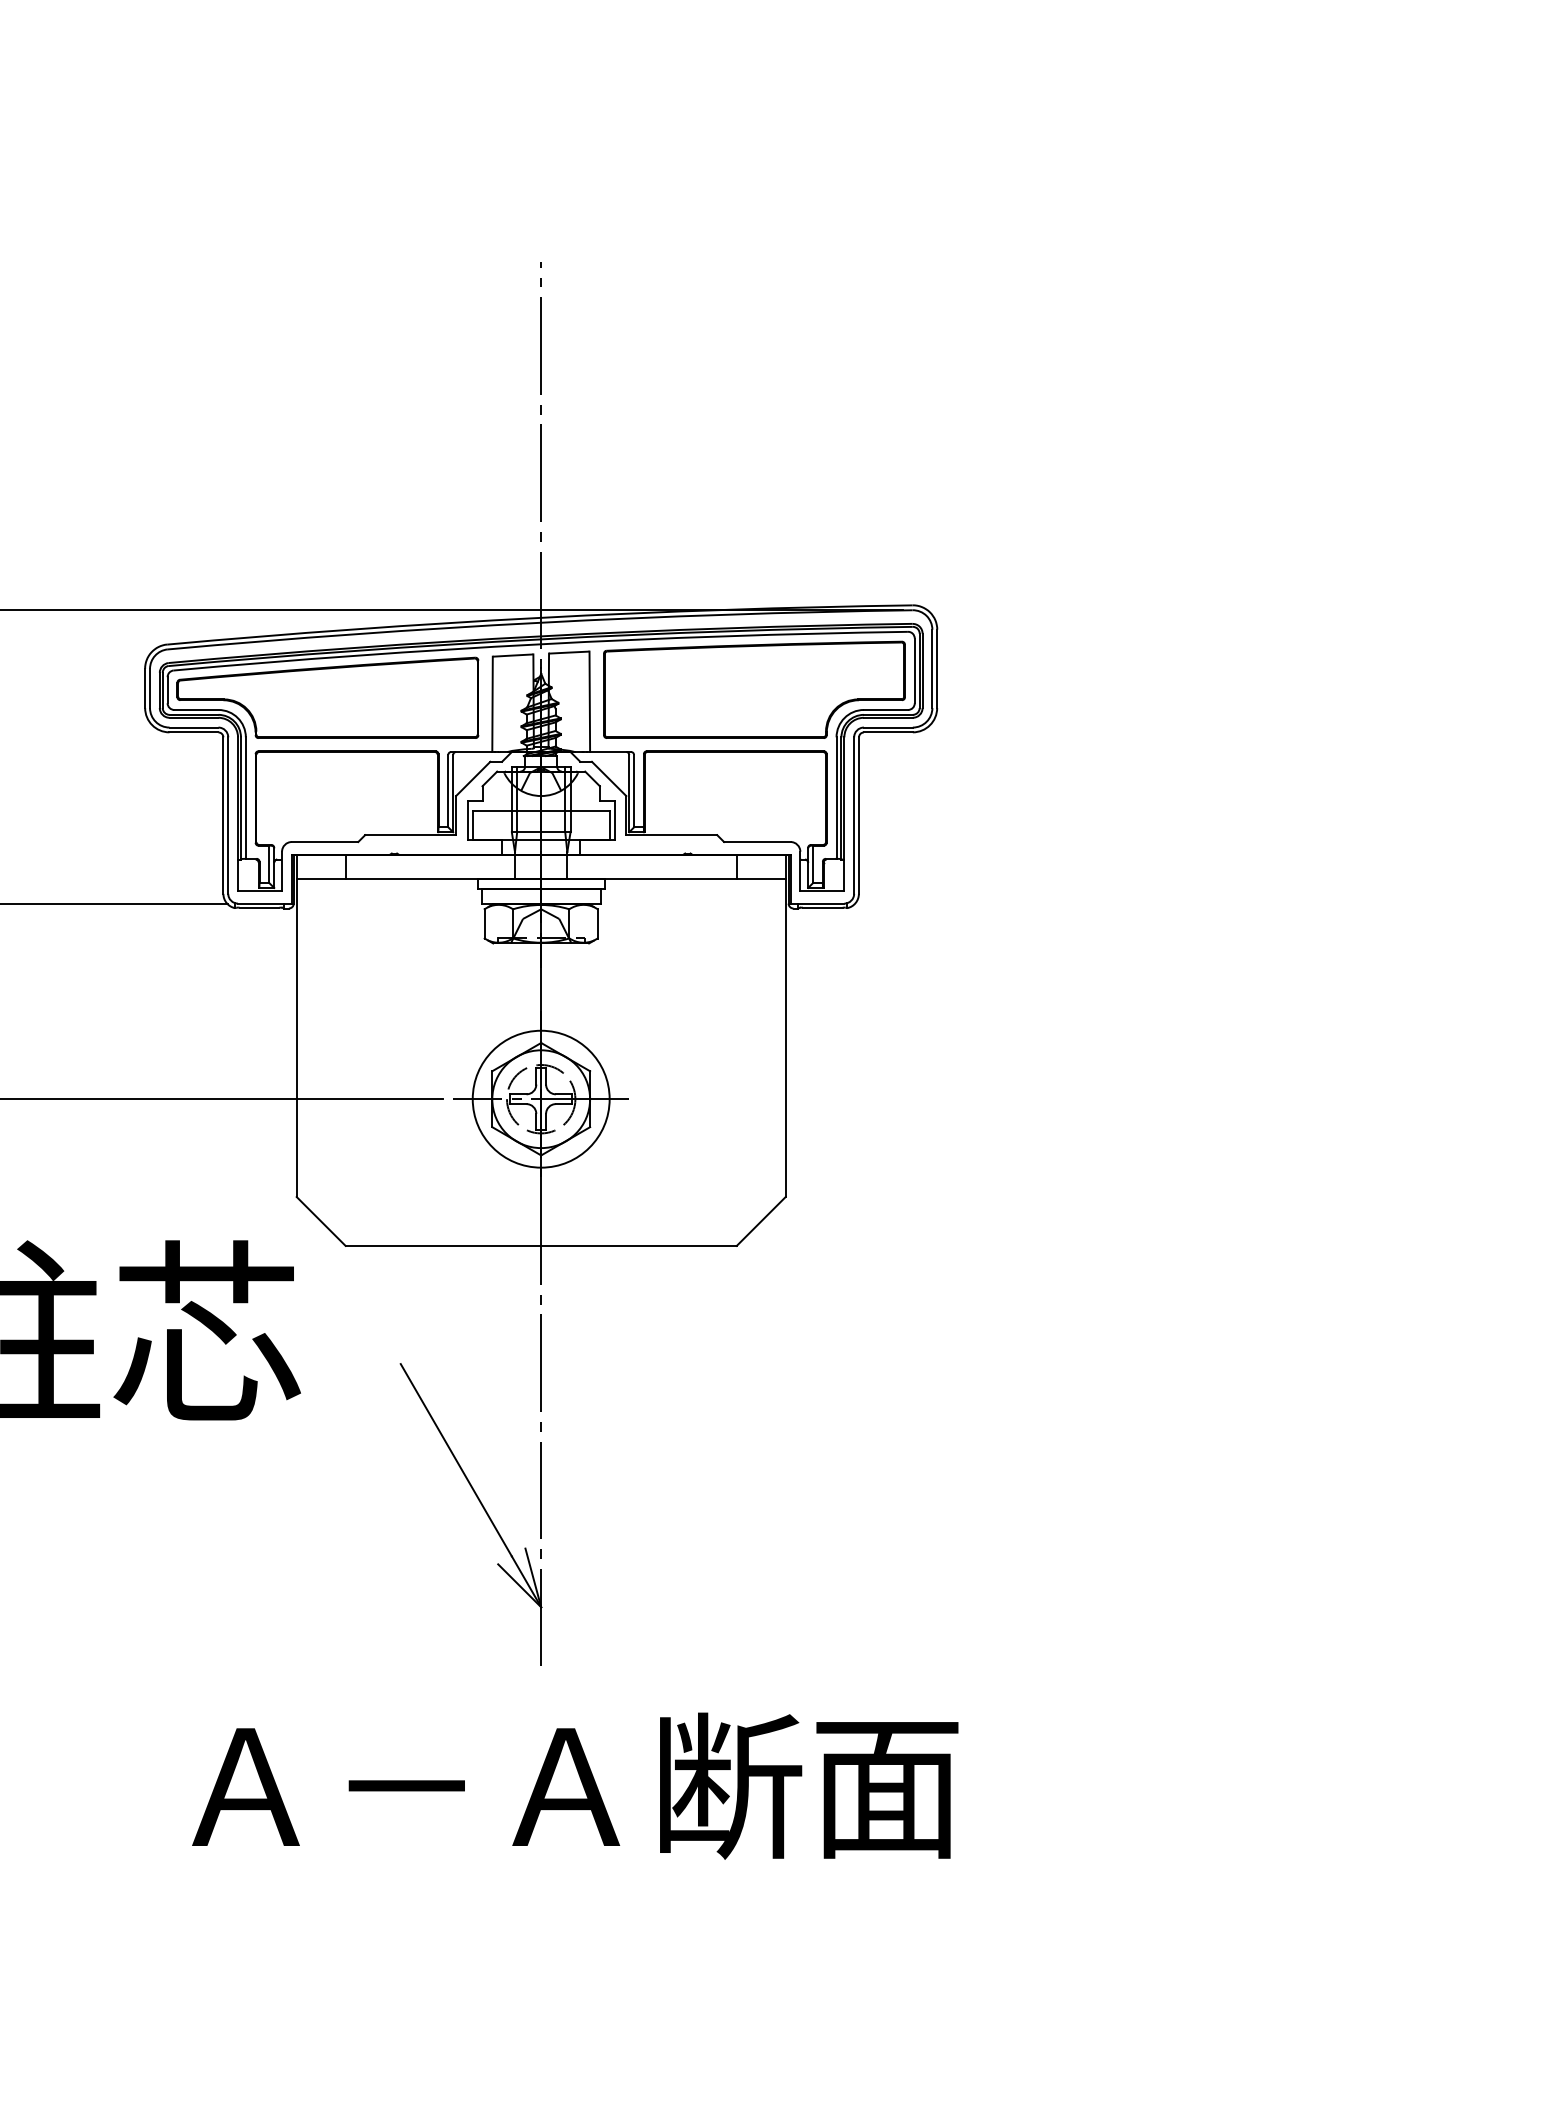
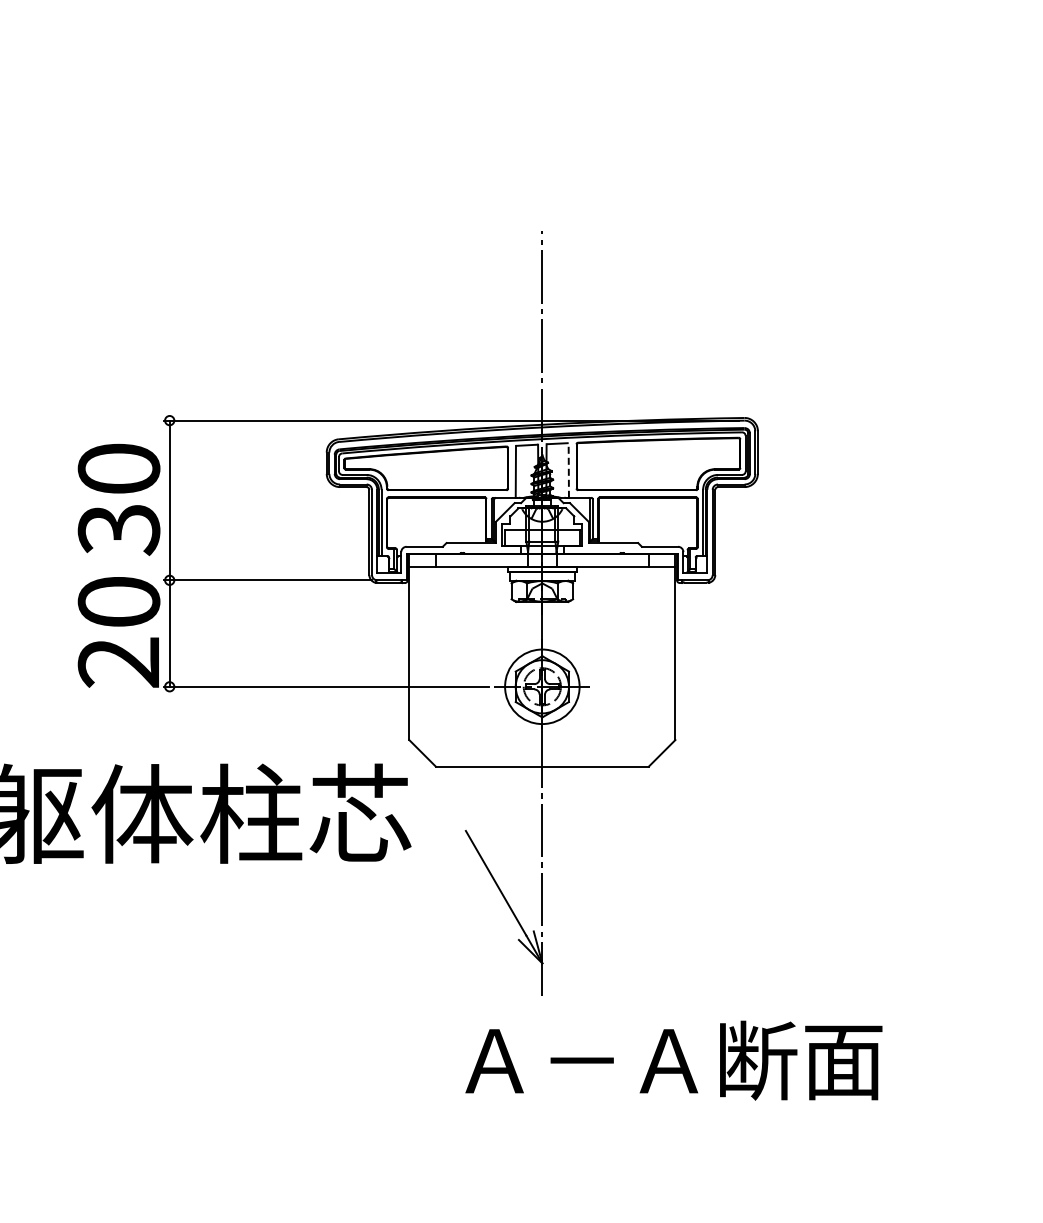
line: (589, 700) -> (568, 469), solid -> dashed
text: (574, 1785) -> (673, 1060), moved

